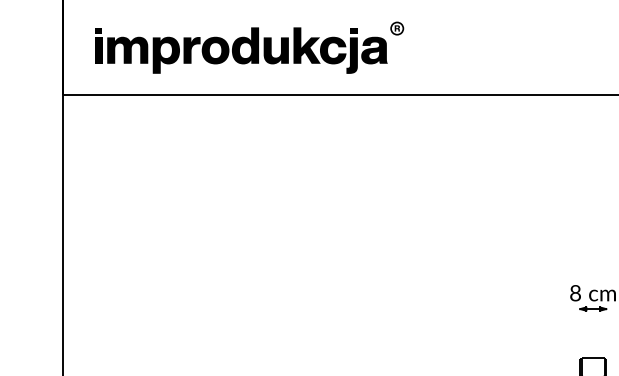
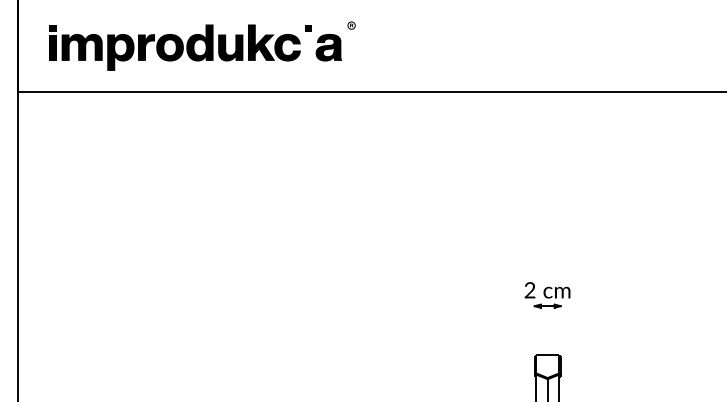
part: (397, 28) -> (351, 25), size x0.6
fill: (352, 55) -> (306, 52), removed
text: (575, 293) -> (529, 290), 8 -> 2

